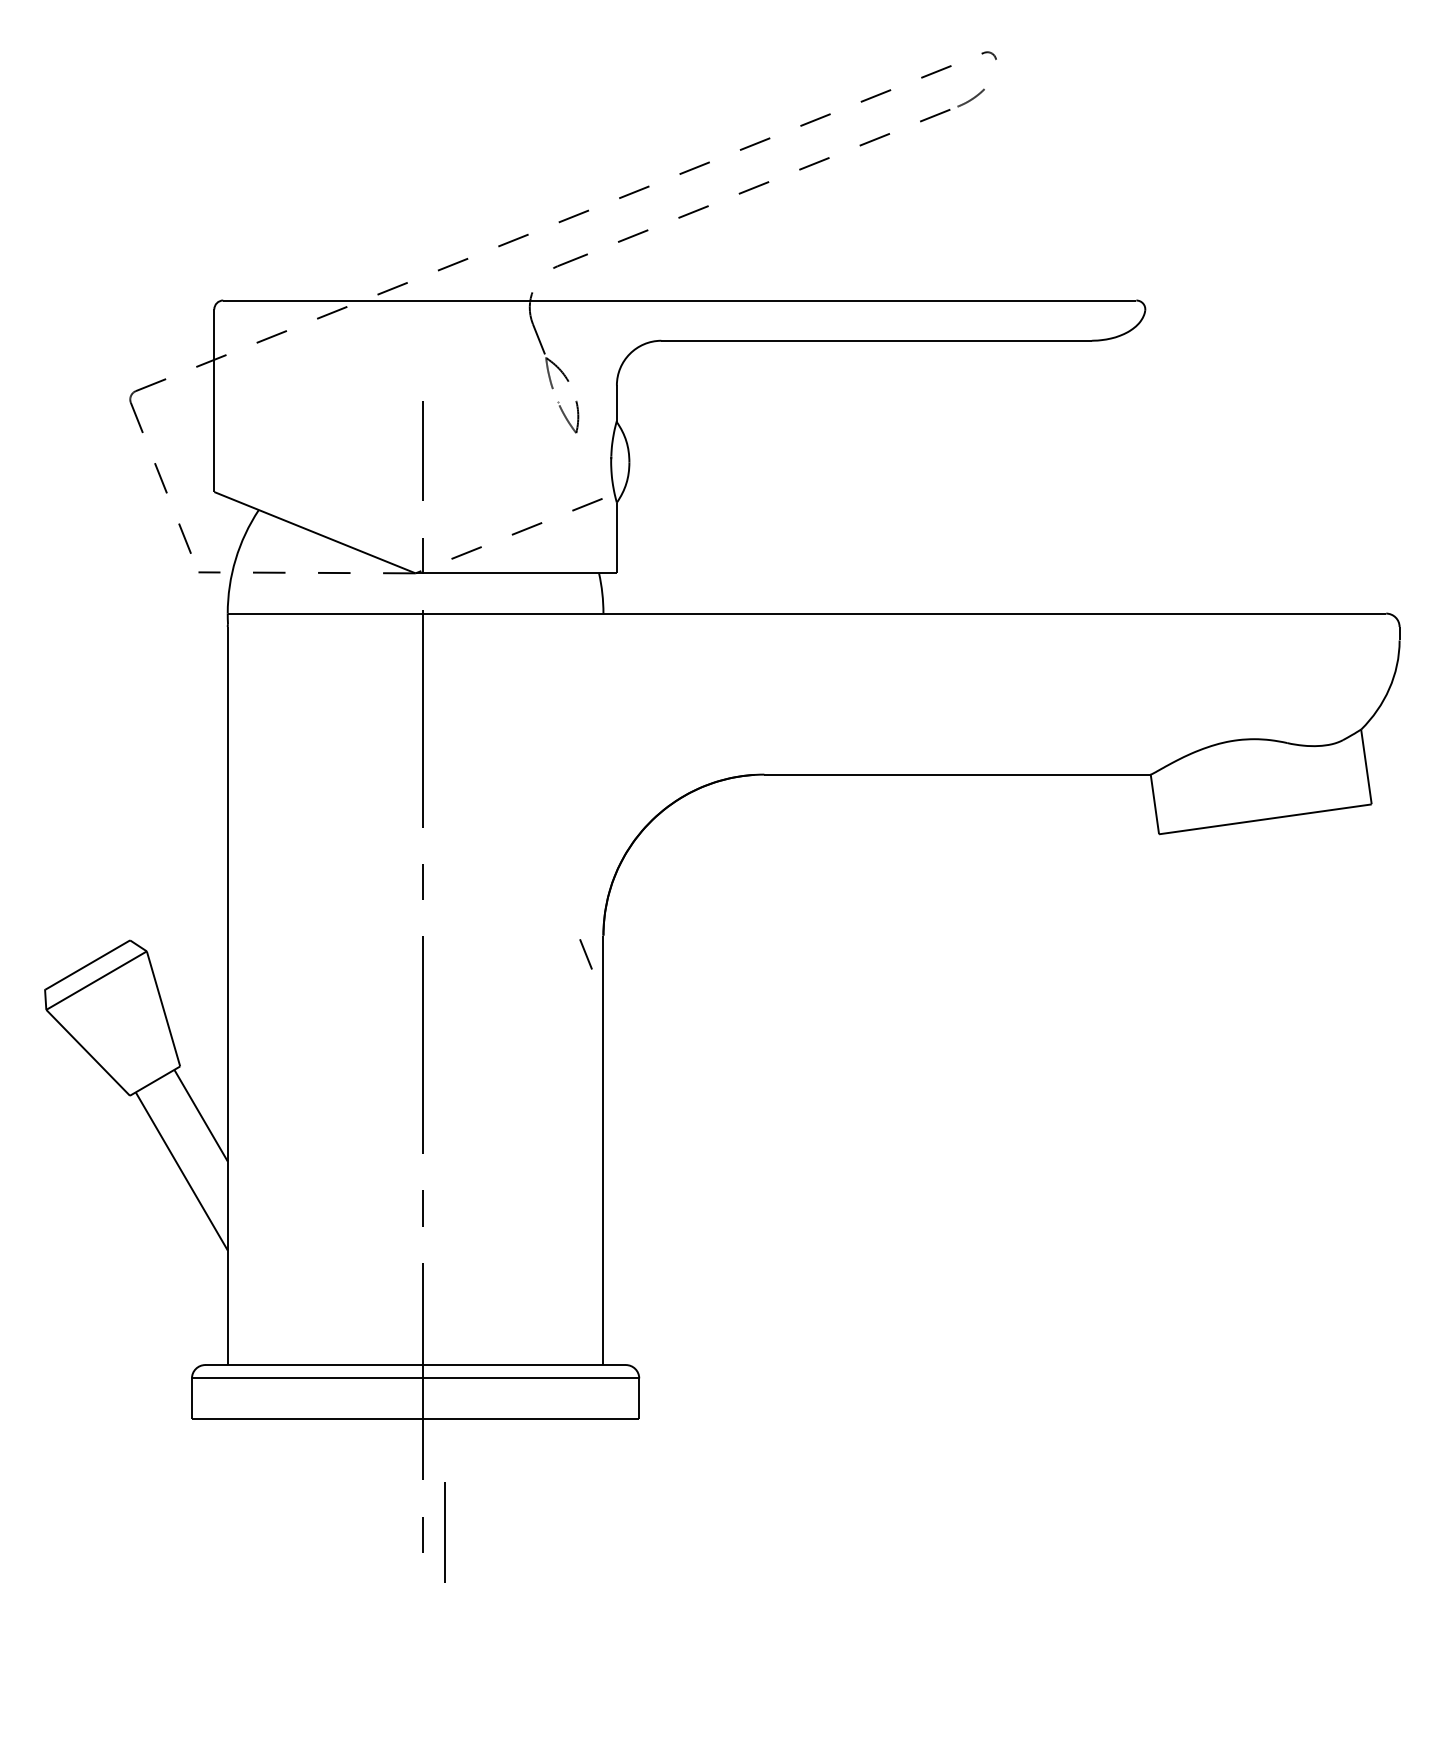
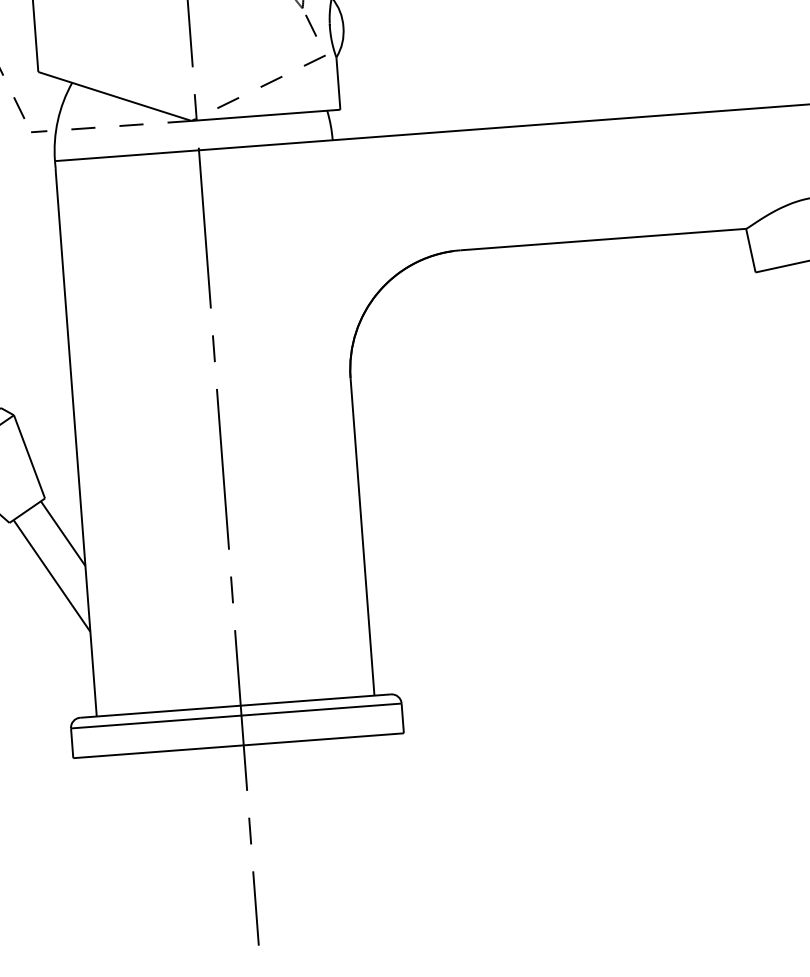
line: (585, 954) -> (310, 25), moved
line: (444, 1532) -> (255, 908), moved

